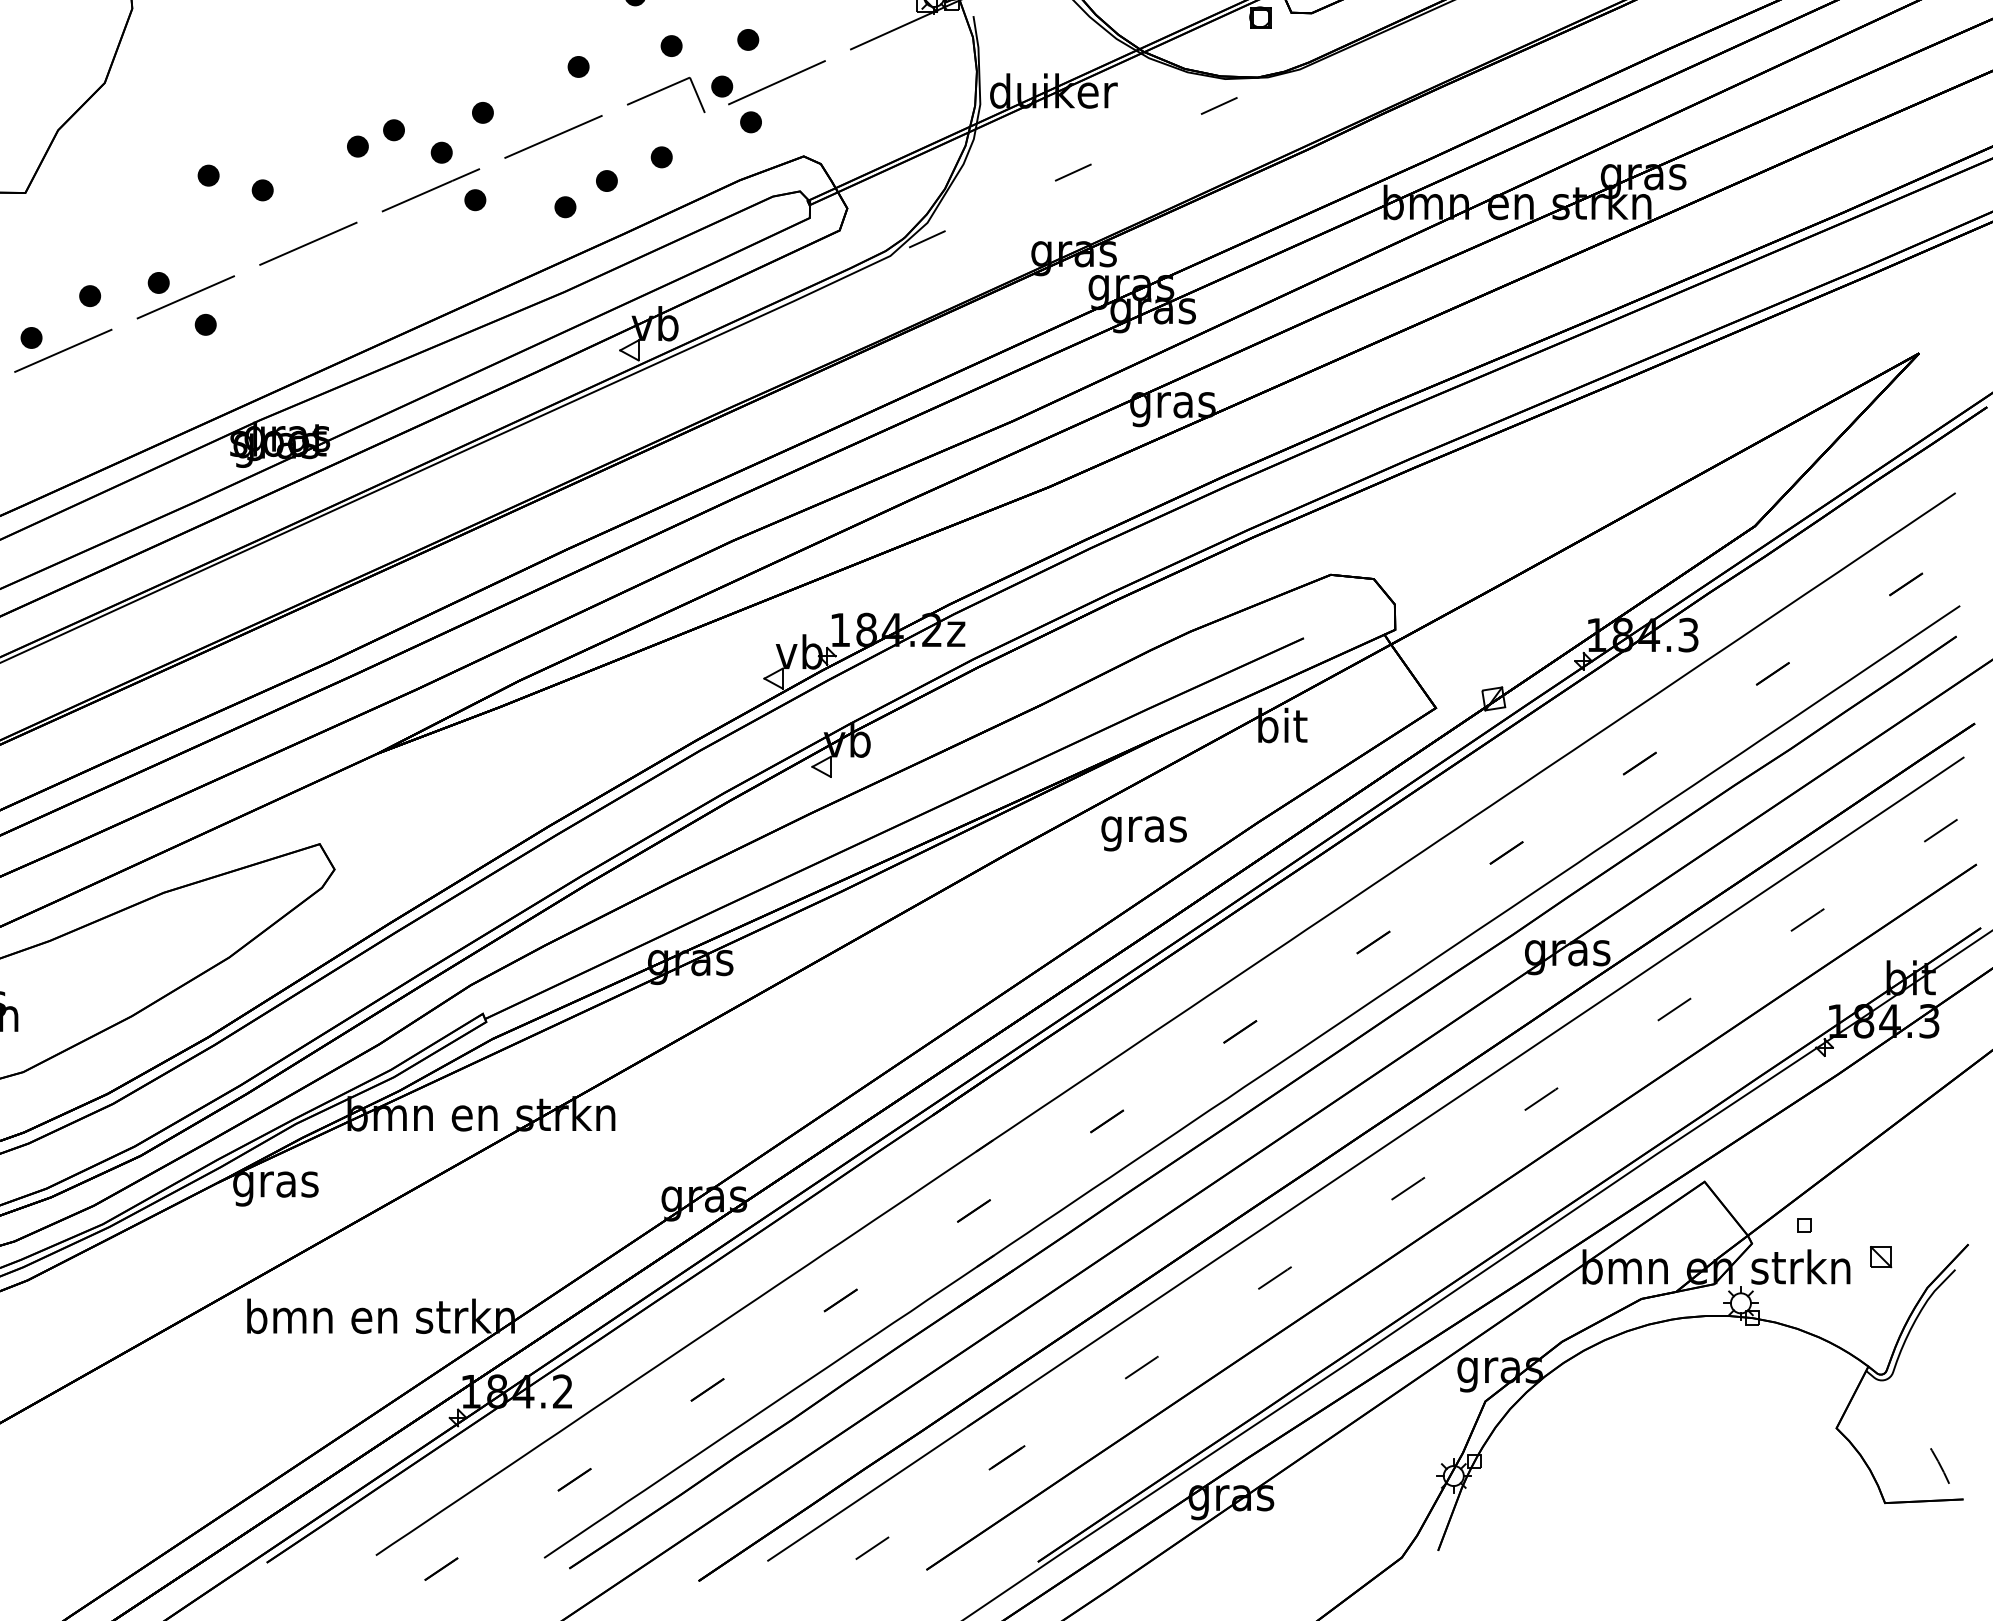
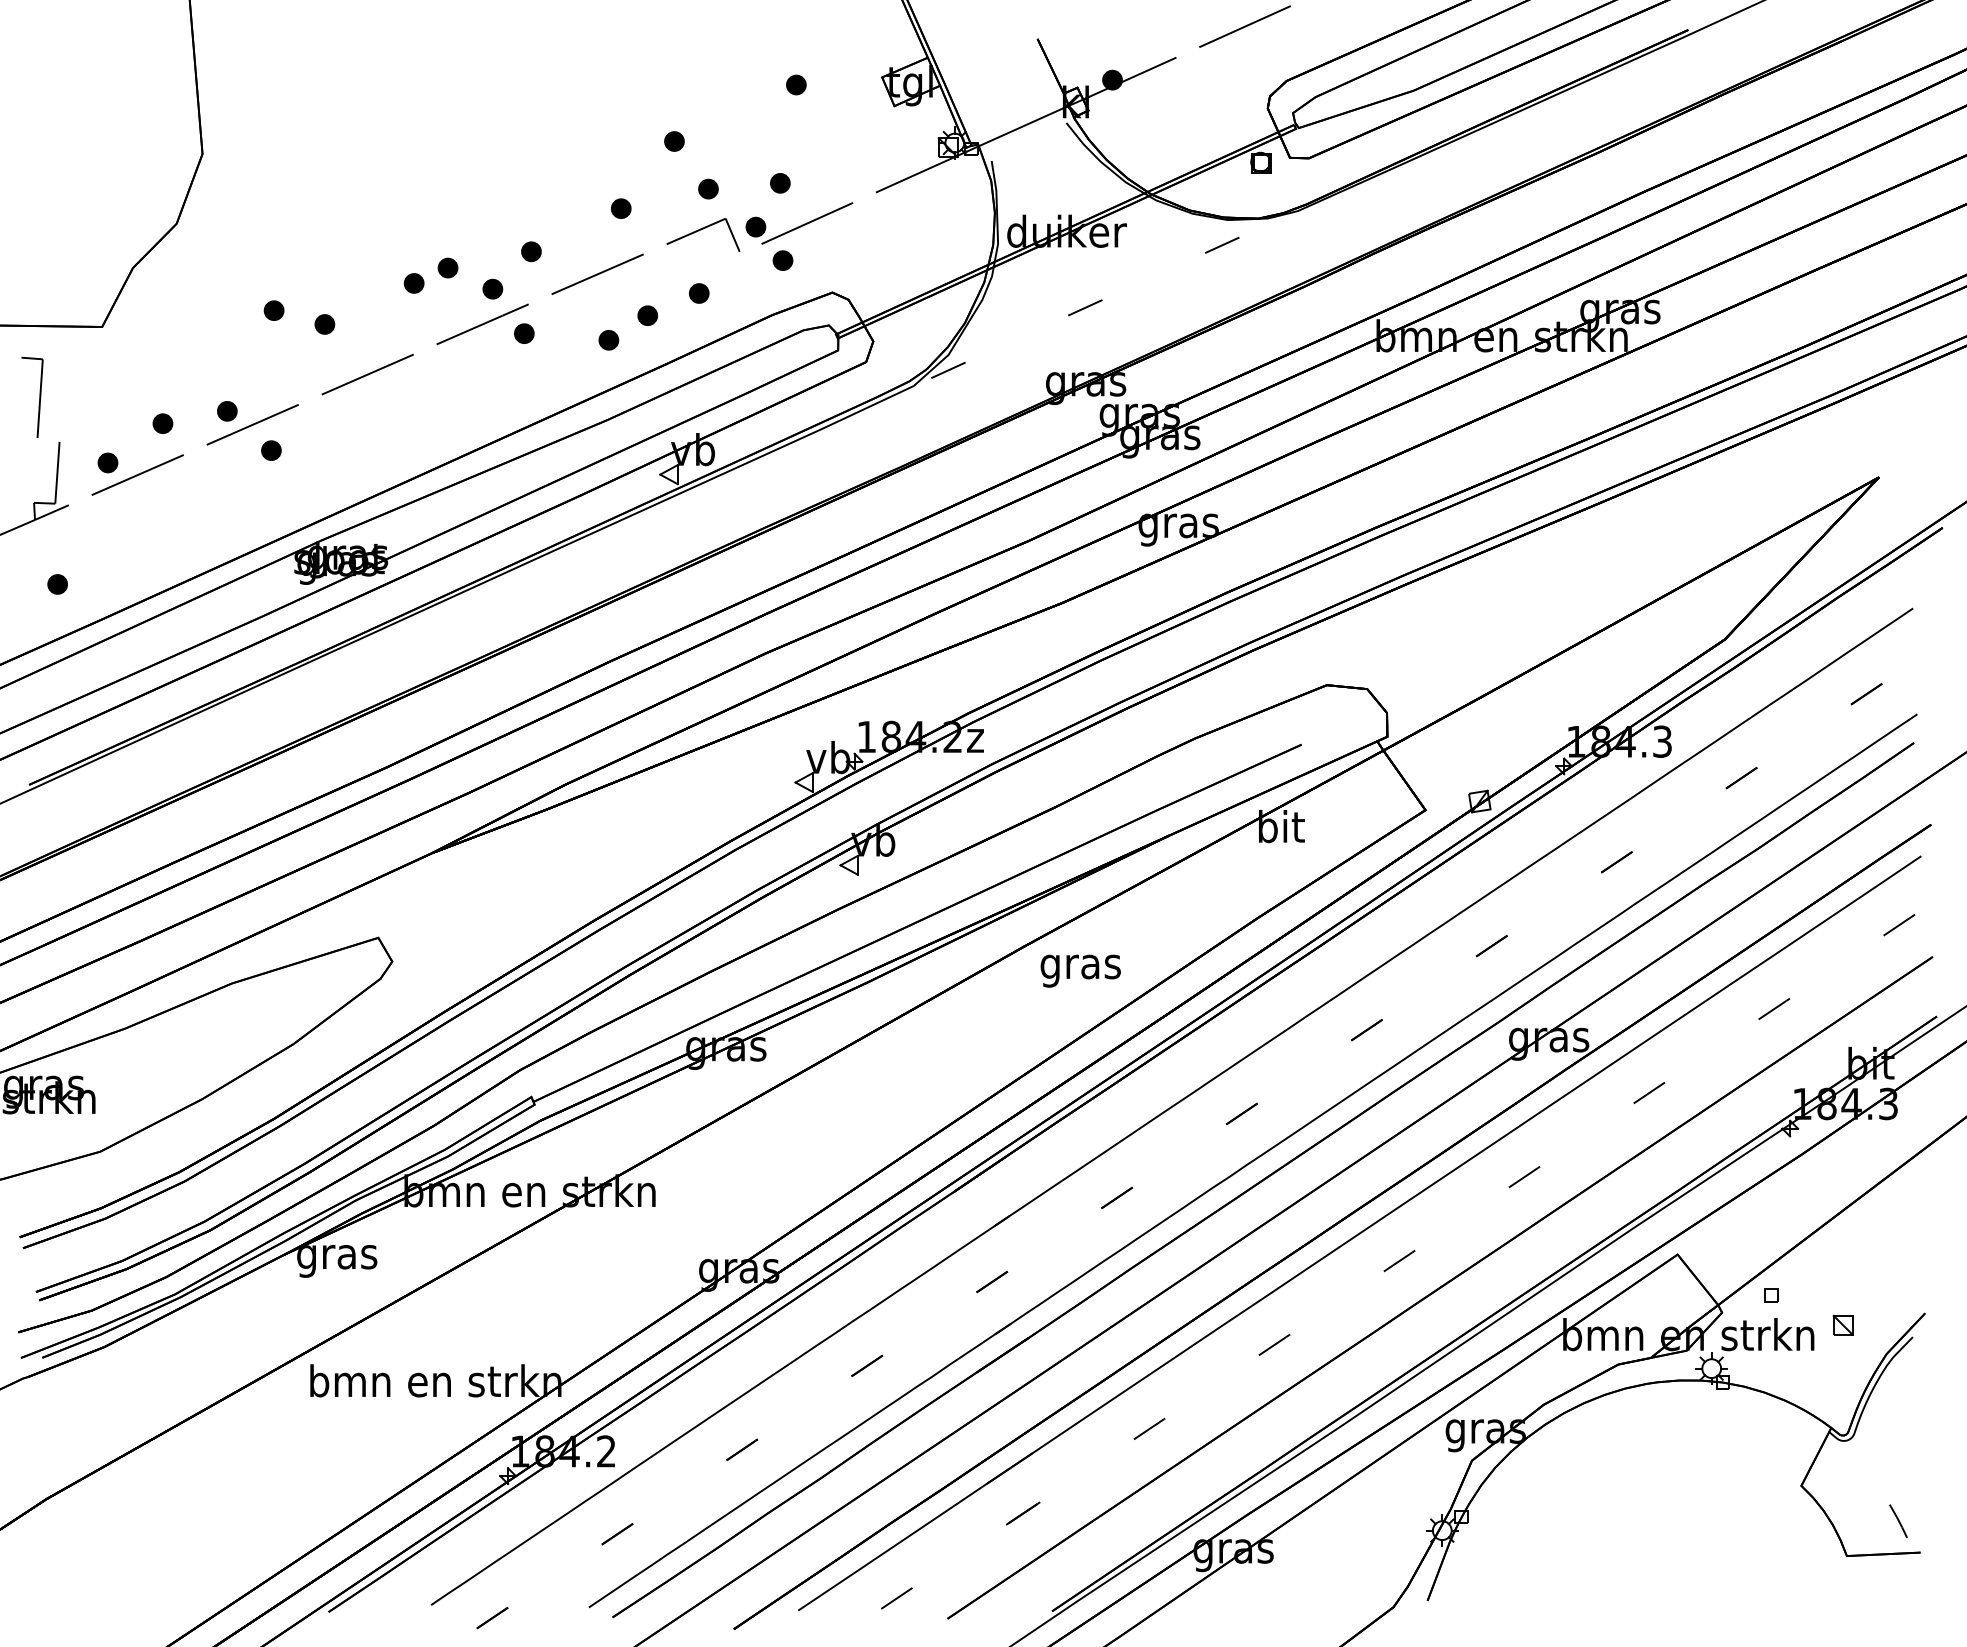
text: (1143, 833) -> (1080, 970), moved

